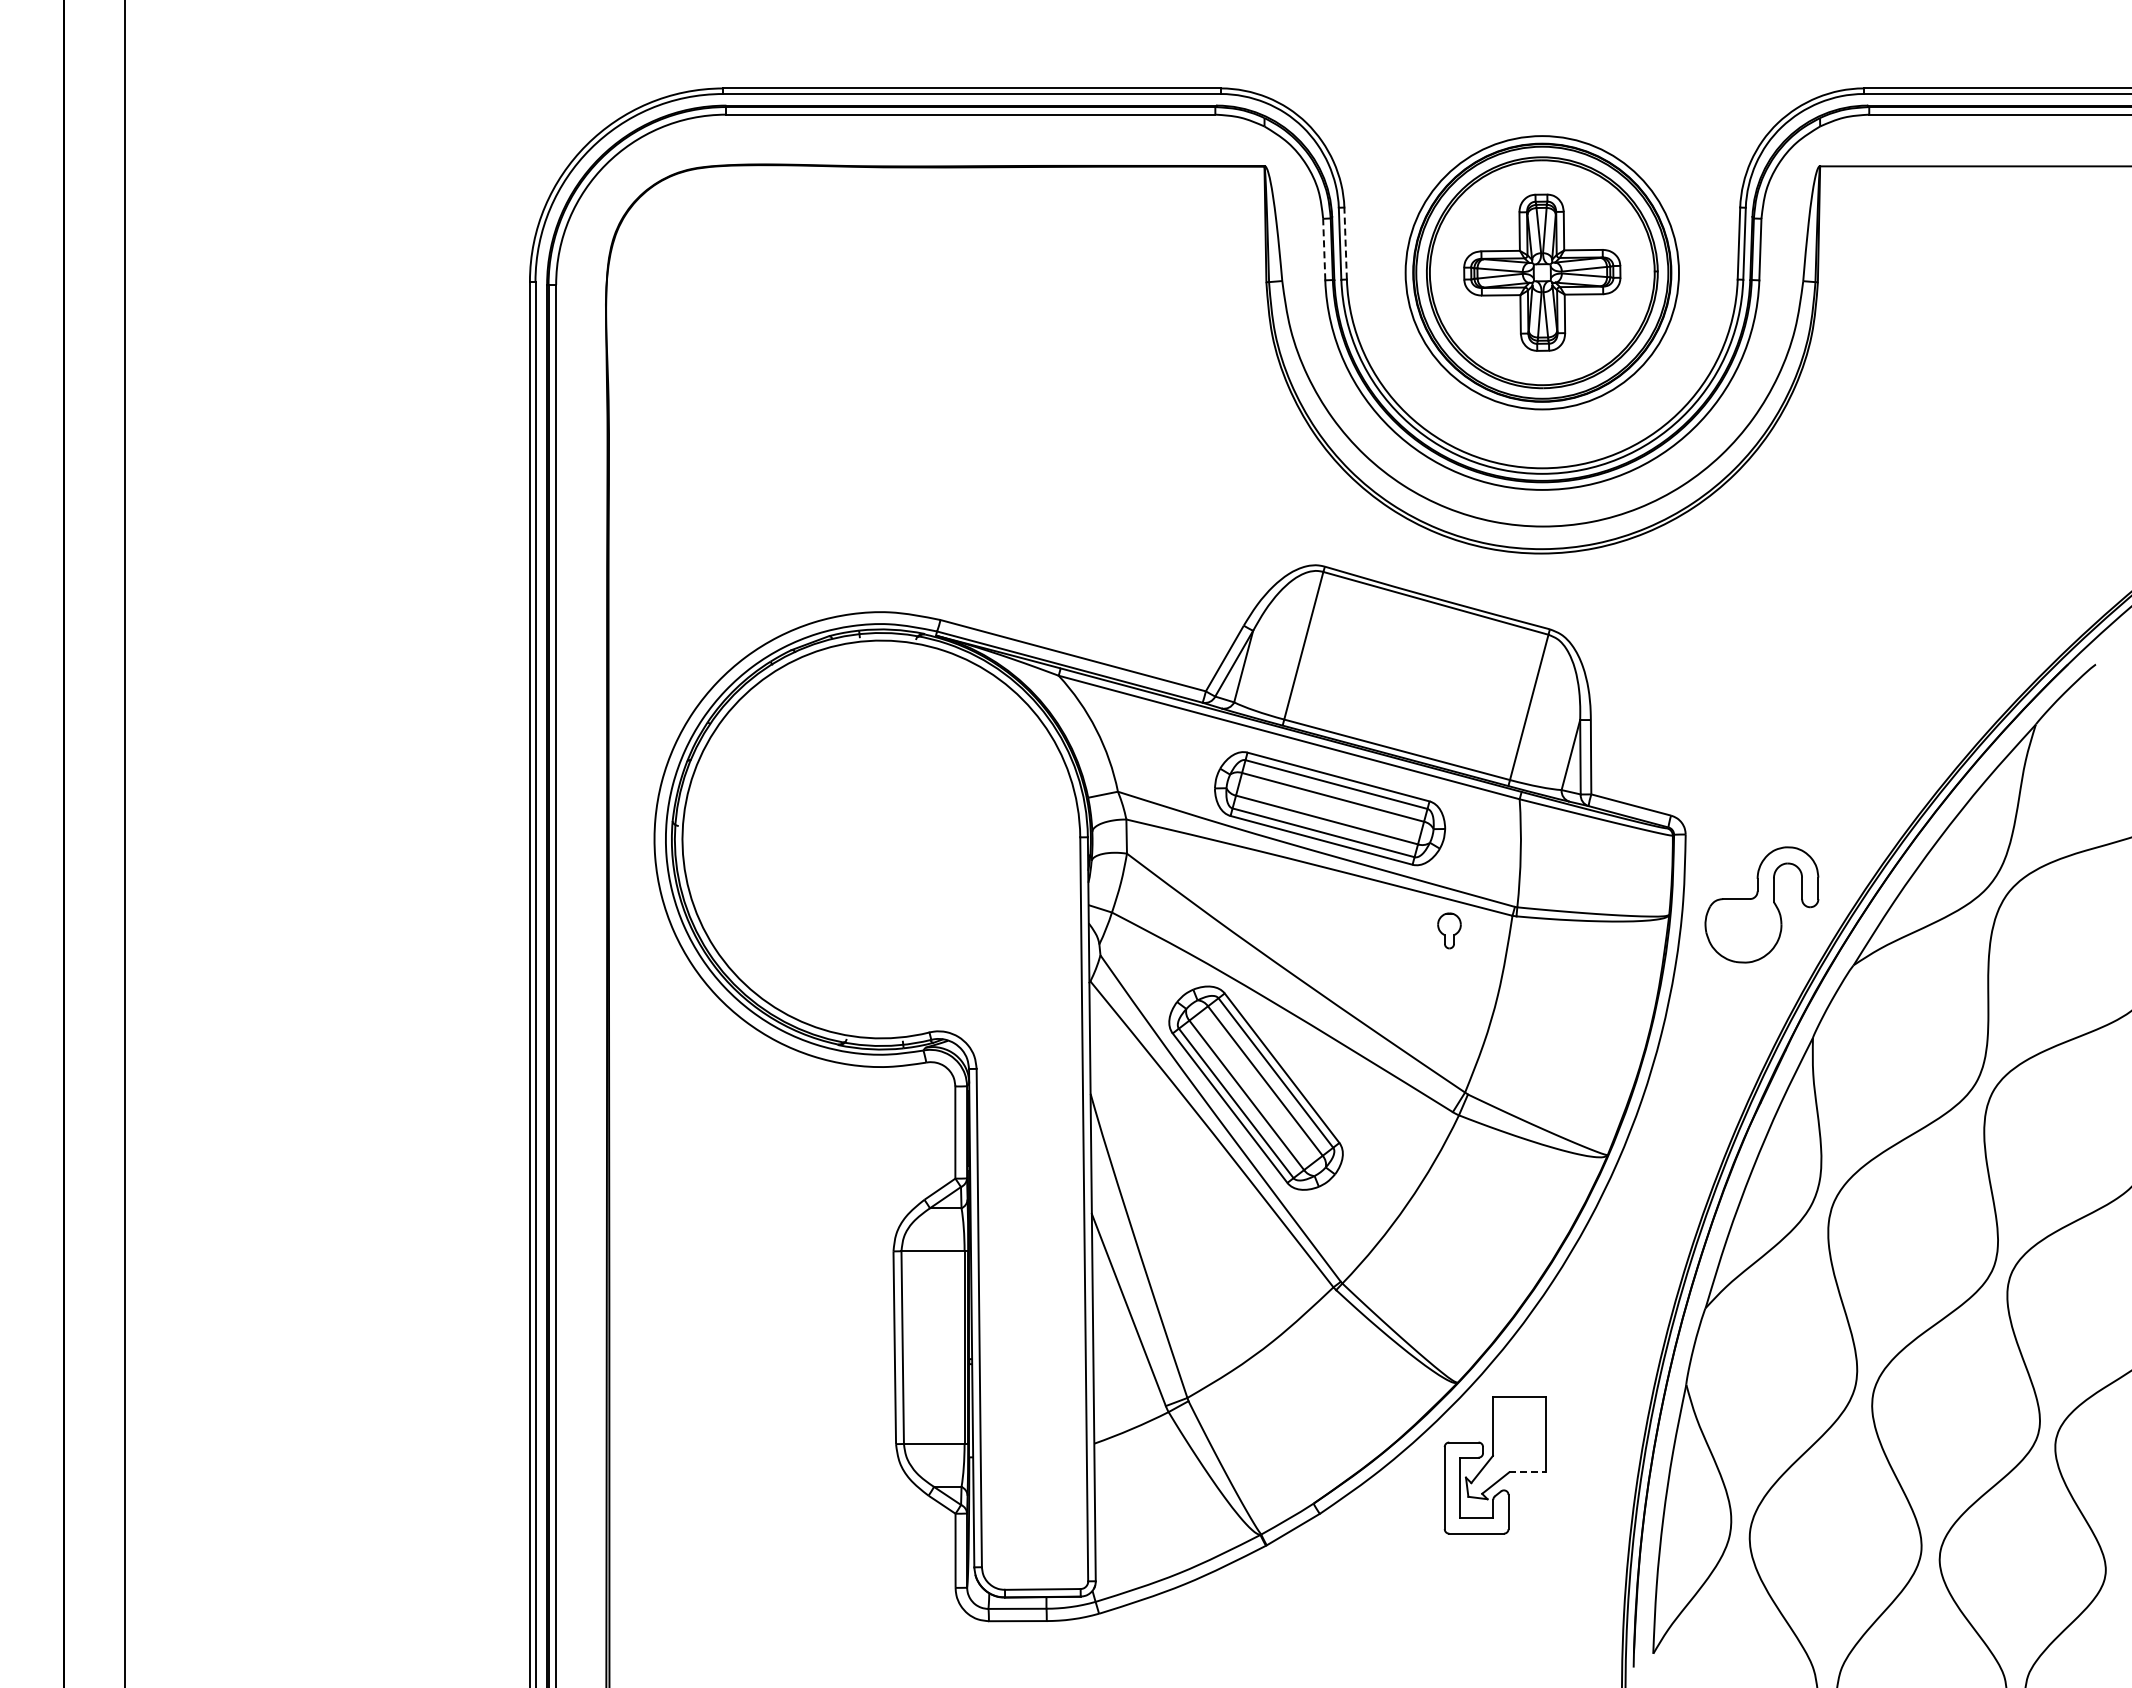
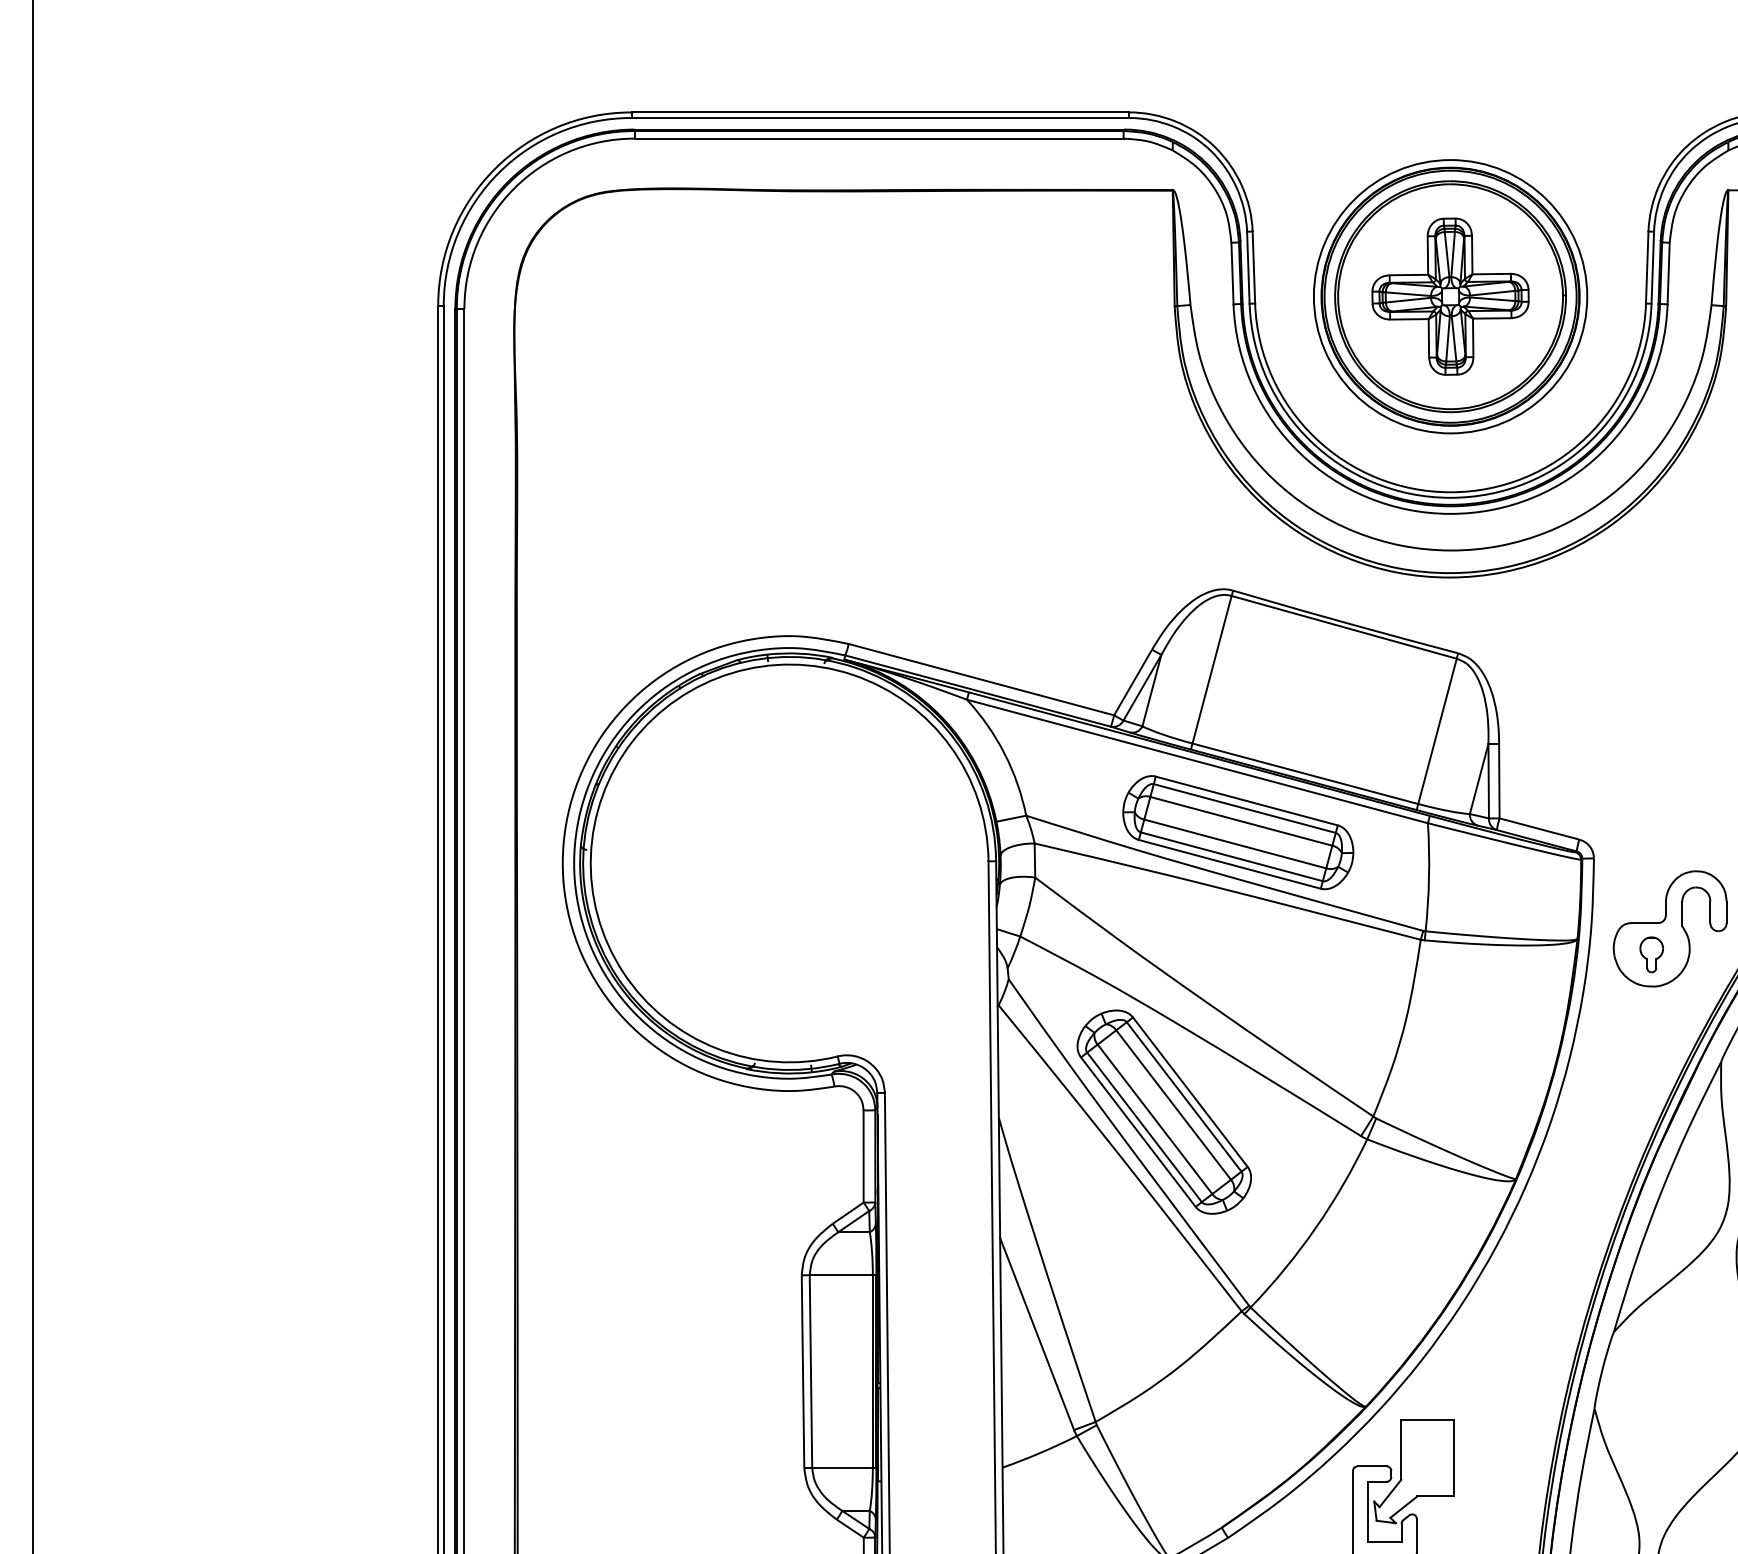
line: (1345, 243) -> (1253, 267), dashed -> solid
line: (1324, 249) -> (1232, 273), dashed -> solid
part: (1449, 930) -> (1651, 954), moved
line: (1527, 1472) -> (1435, 1496), dashed -> solid

